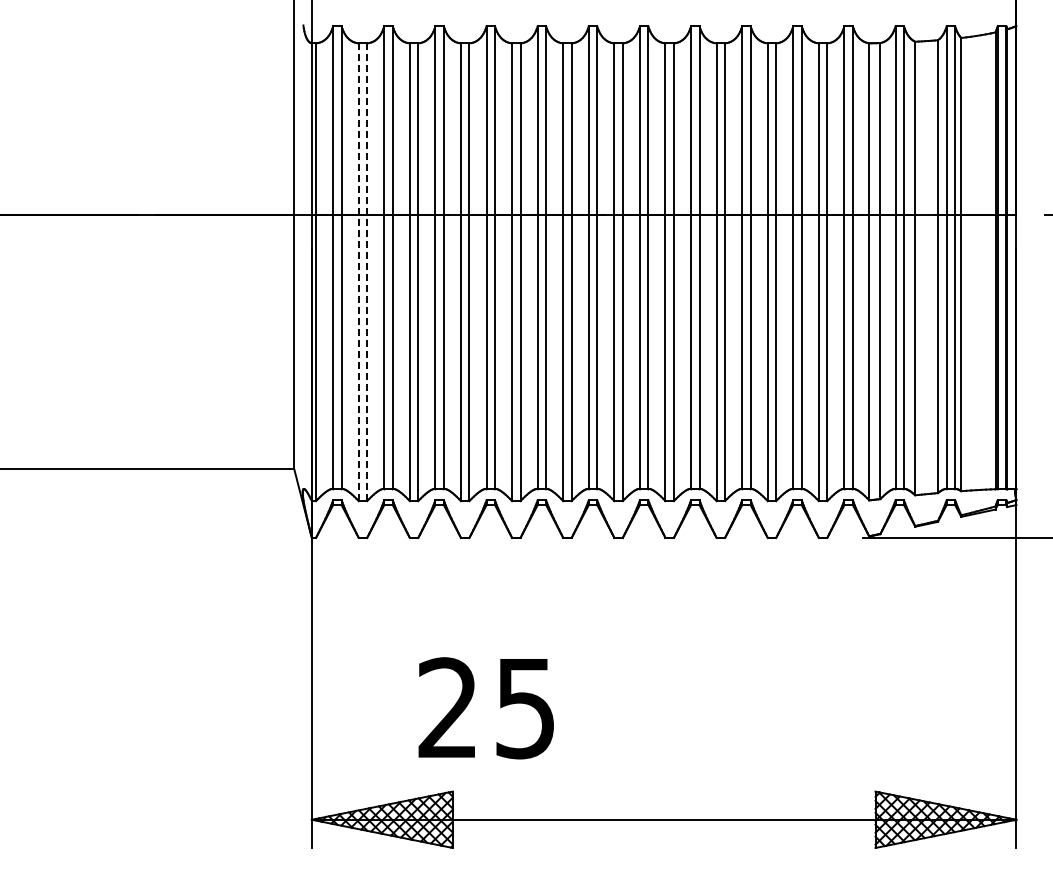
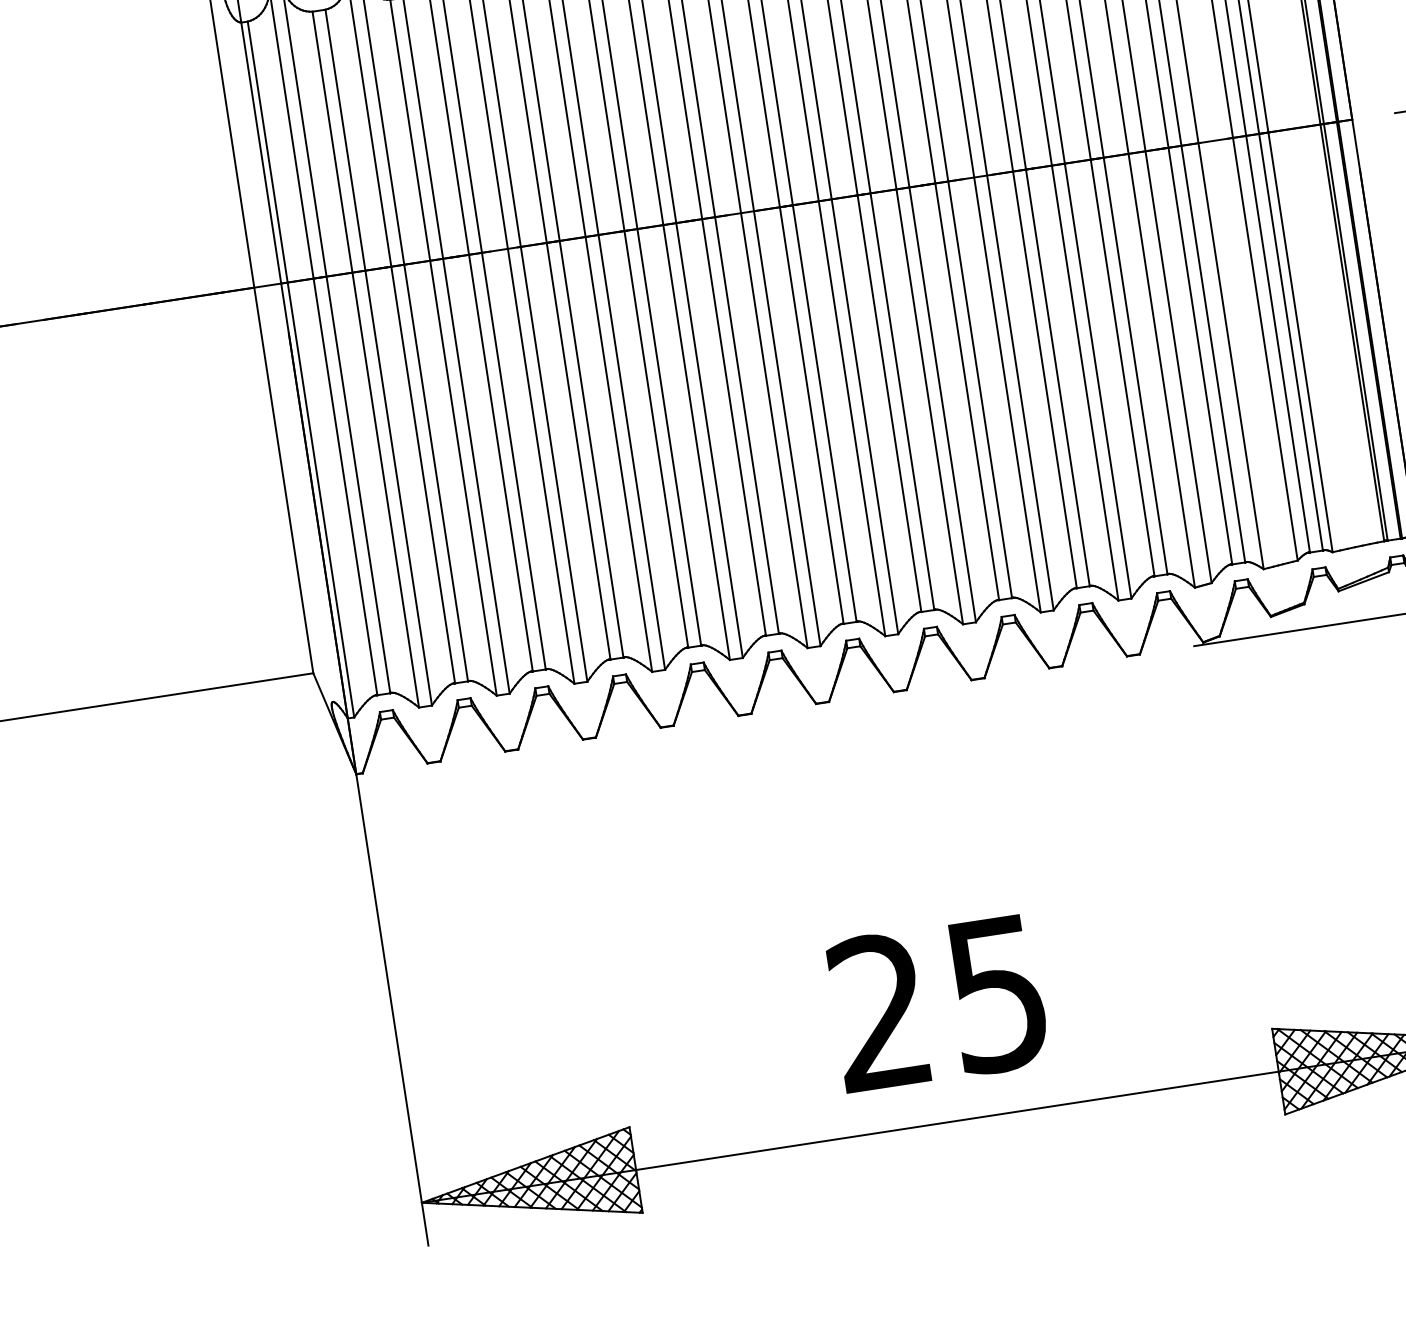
line: (358, 272) -> (365, 360), dashed -> solid
line: (367, 272) -> (379, 357), dashed -> solid
text: (485, 708) -> (936, 1003), moved

